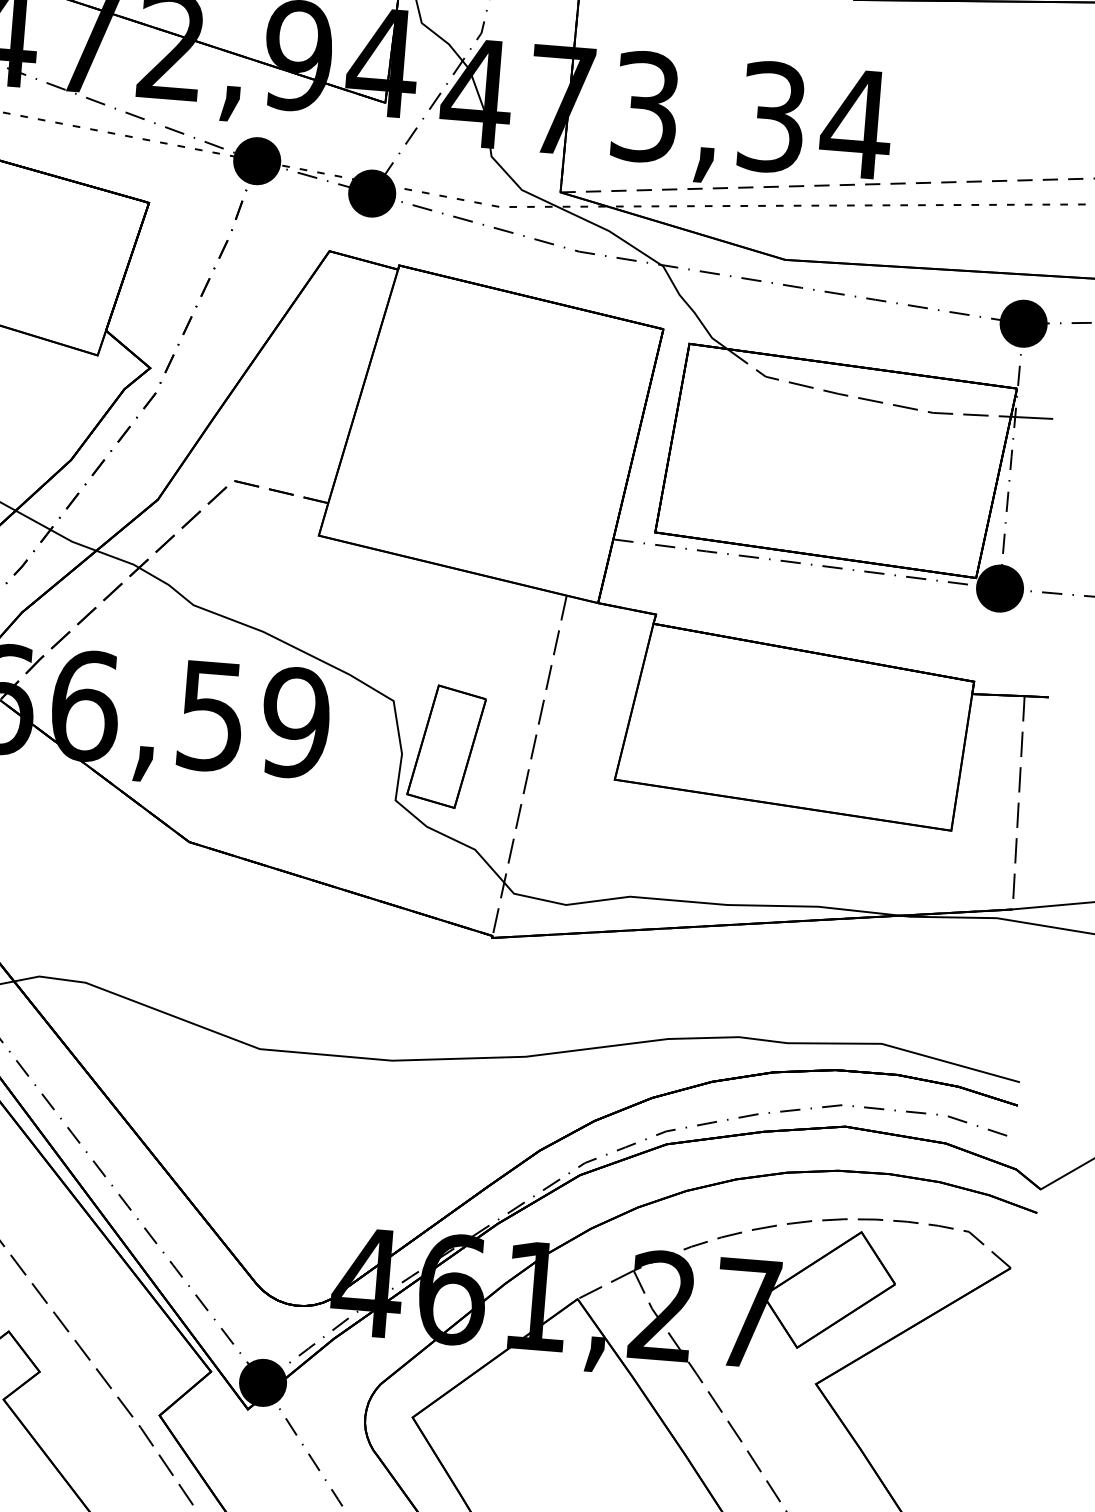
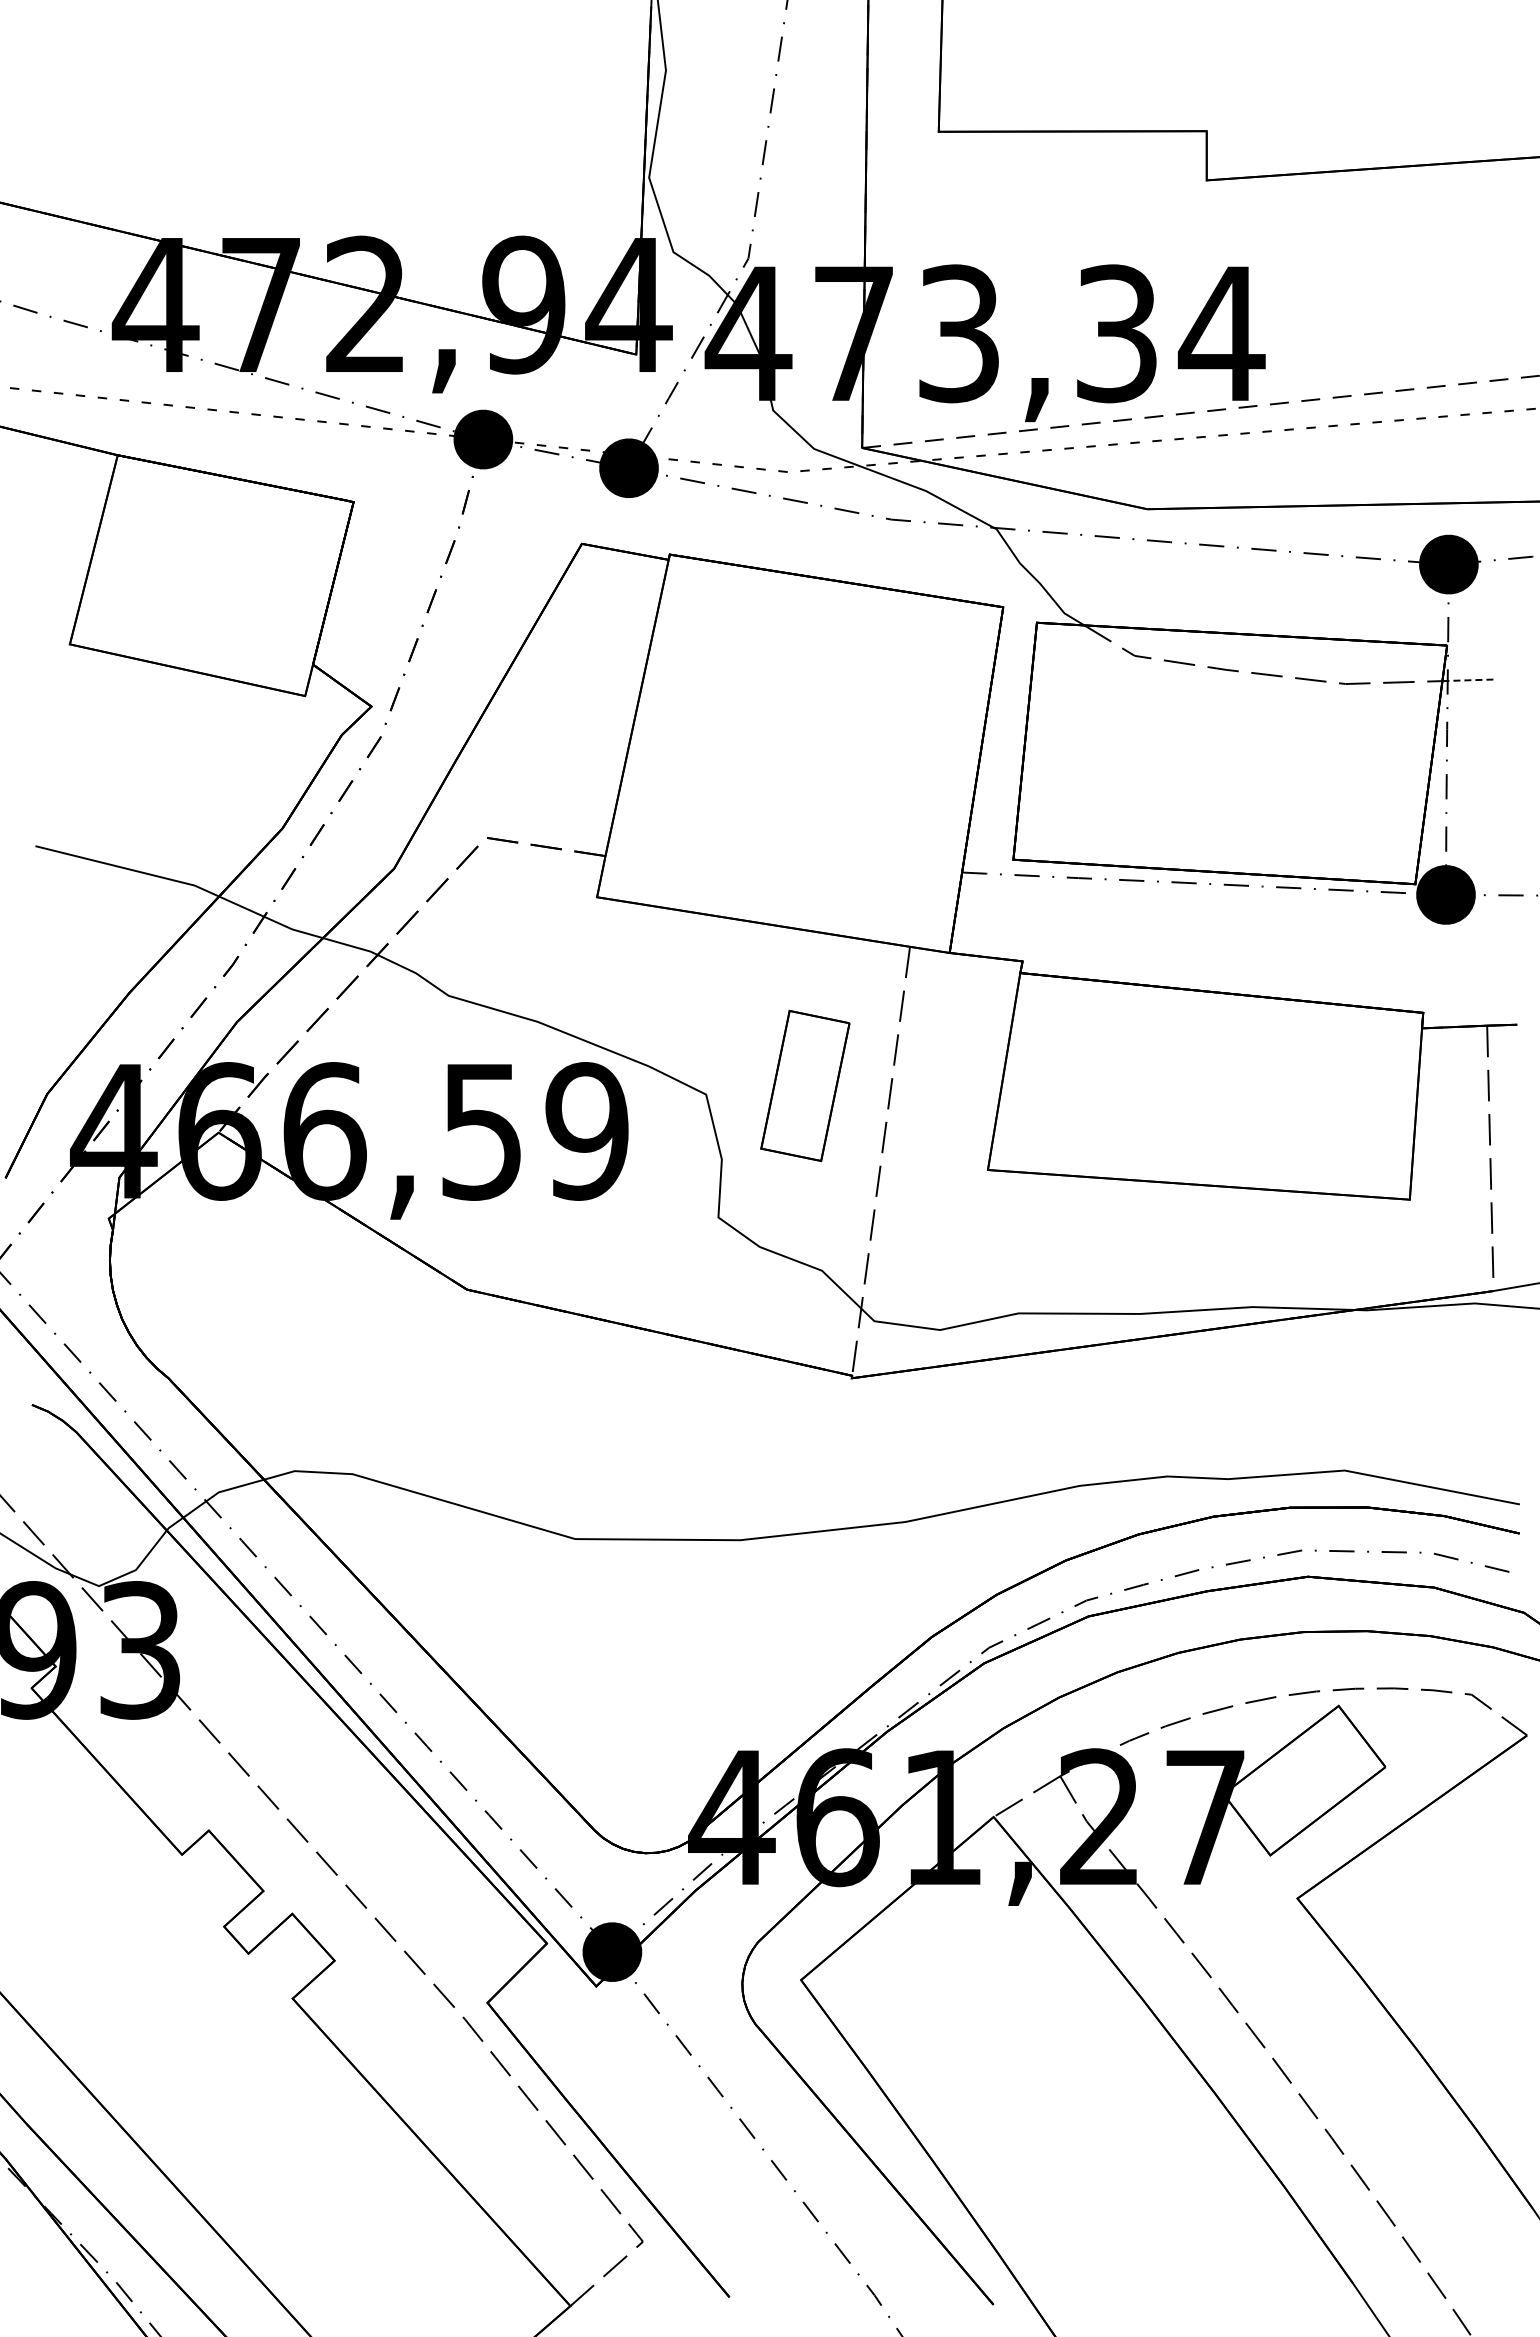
line: (1032, 418) -> (1469, 680), solid -> dashed
part: (446, 746) -> (805, 1085), moved

